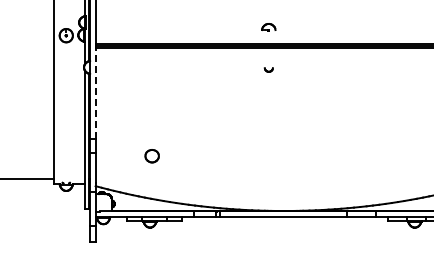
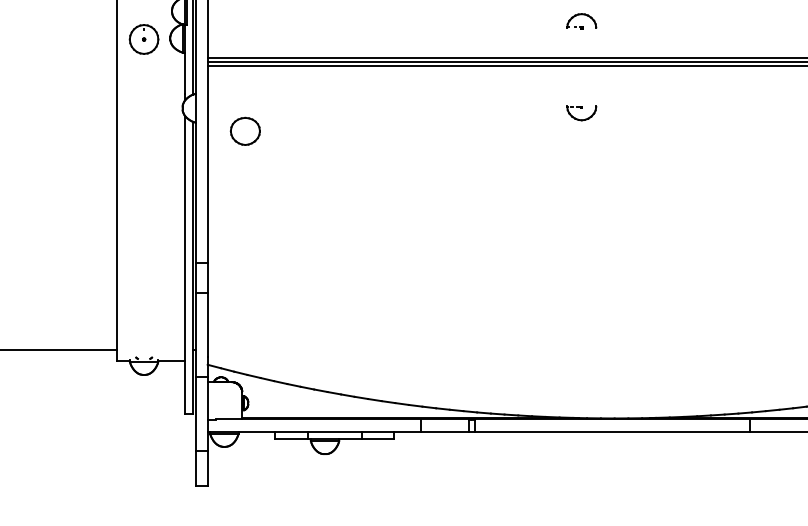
part: (268, 69) -> (581, 112), size x1.67
line: (95, 92) -> (207, 162), dashed -> solid
part: (151, 156) -> (243, 132), moved

